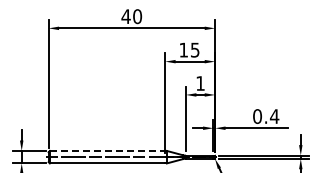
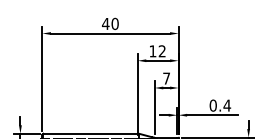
text: (195, 49) -> (162, 50), 15 -> 12
text: (200, 83) -> (166, 78), 1 -> 7
line: (107, 150) -> (90, 133), dashed -> solid

